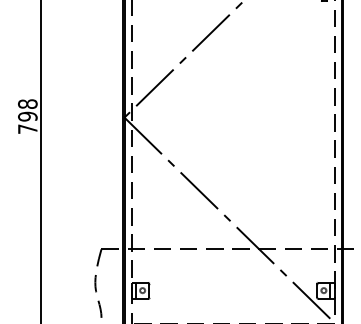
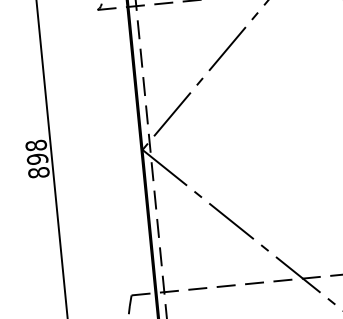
text: (27, 129) -> (38, 173), 798 -> 898

